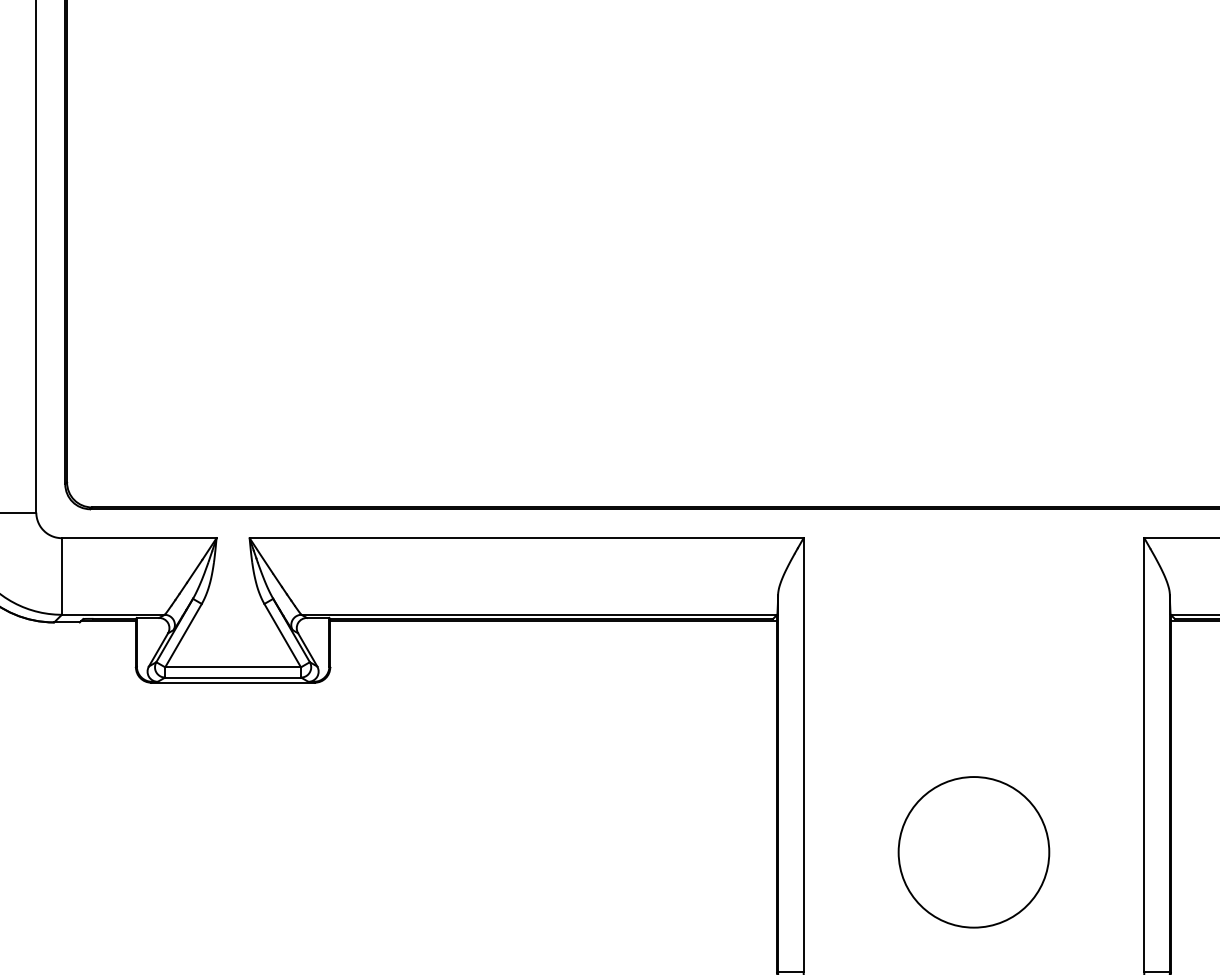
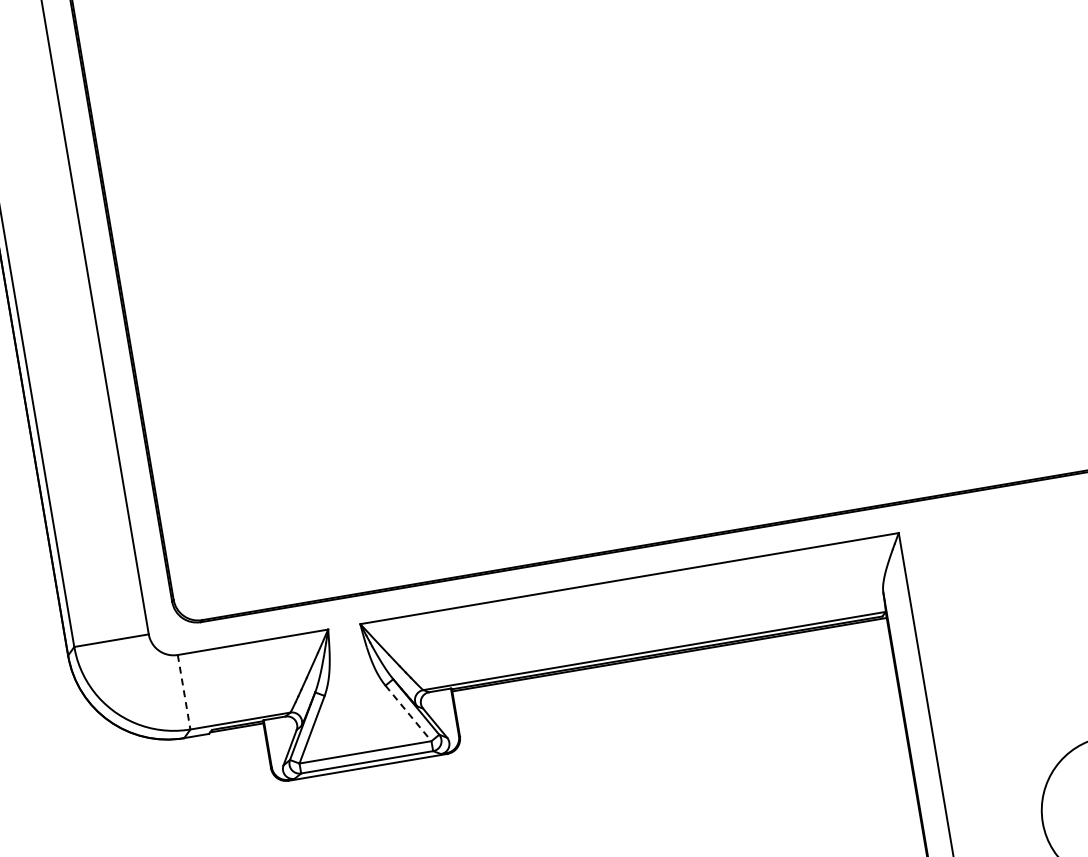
line: (61, 577) -> (183, 693), solid -> dashed
line: (282, 635) -> (408, 713), solid -> dashed

